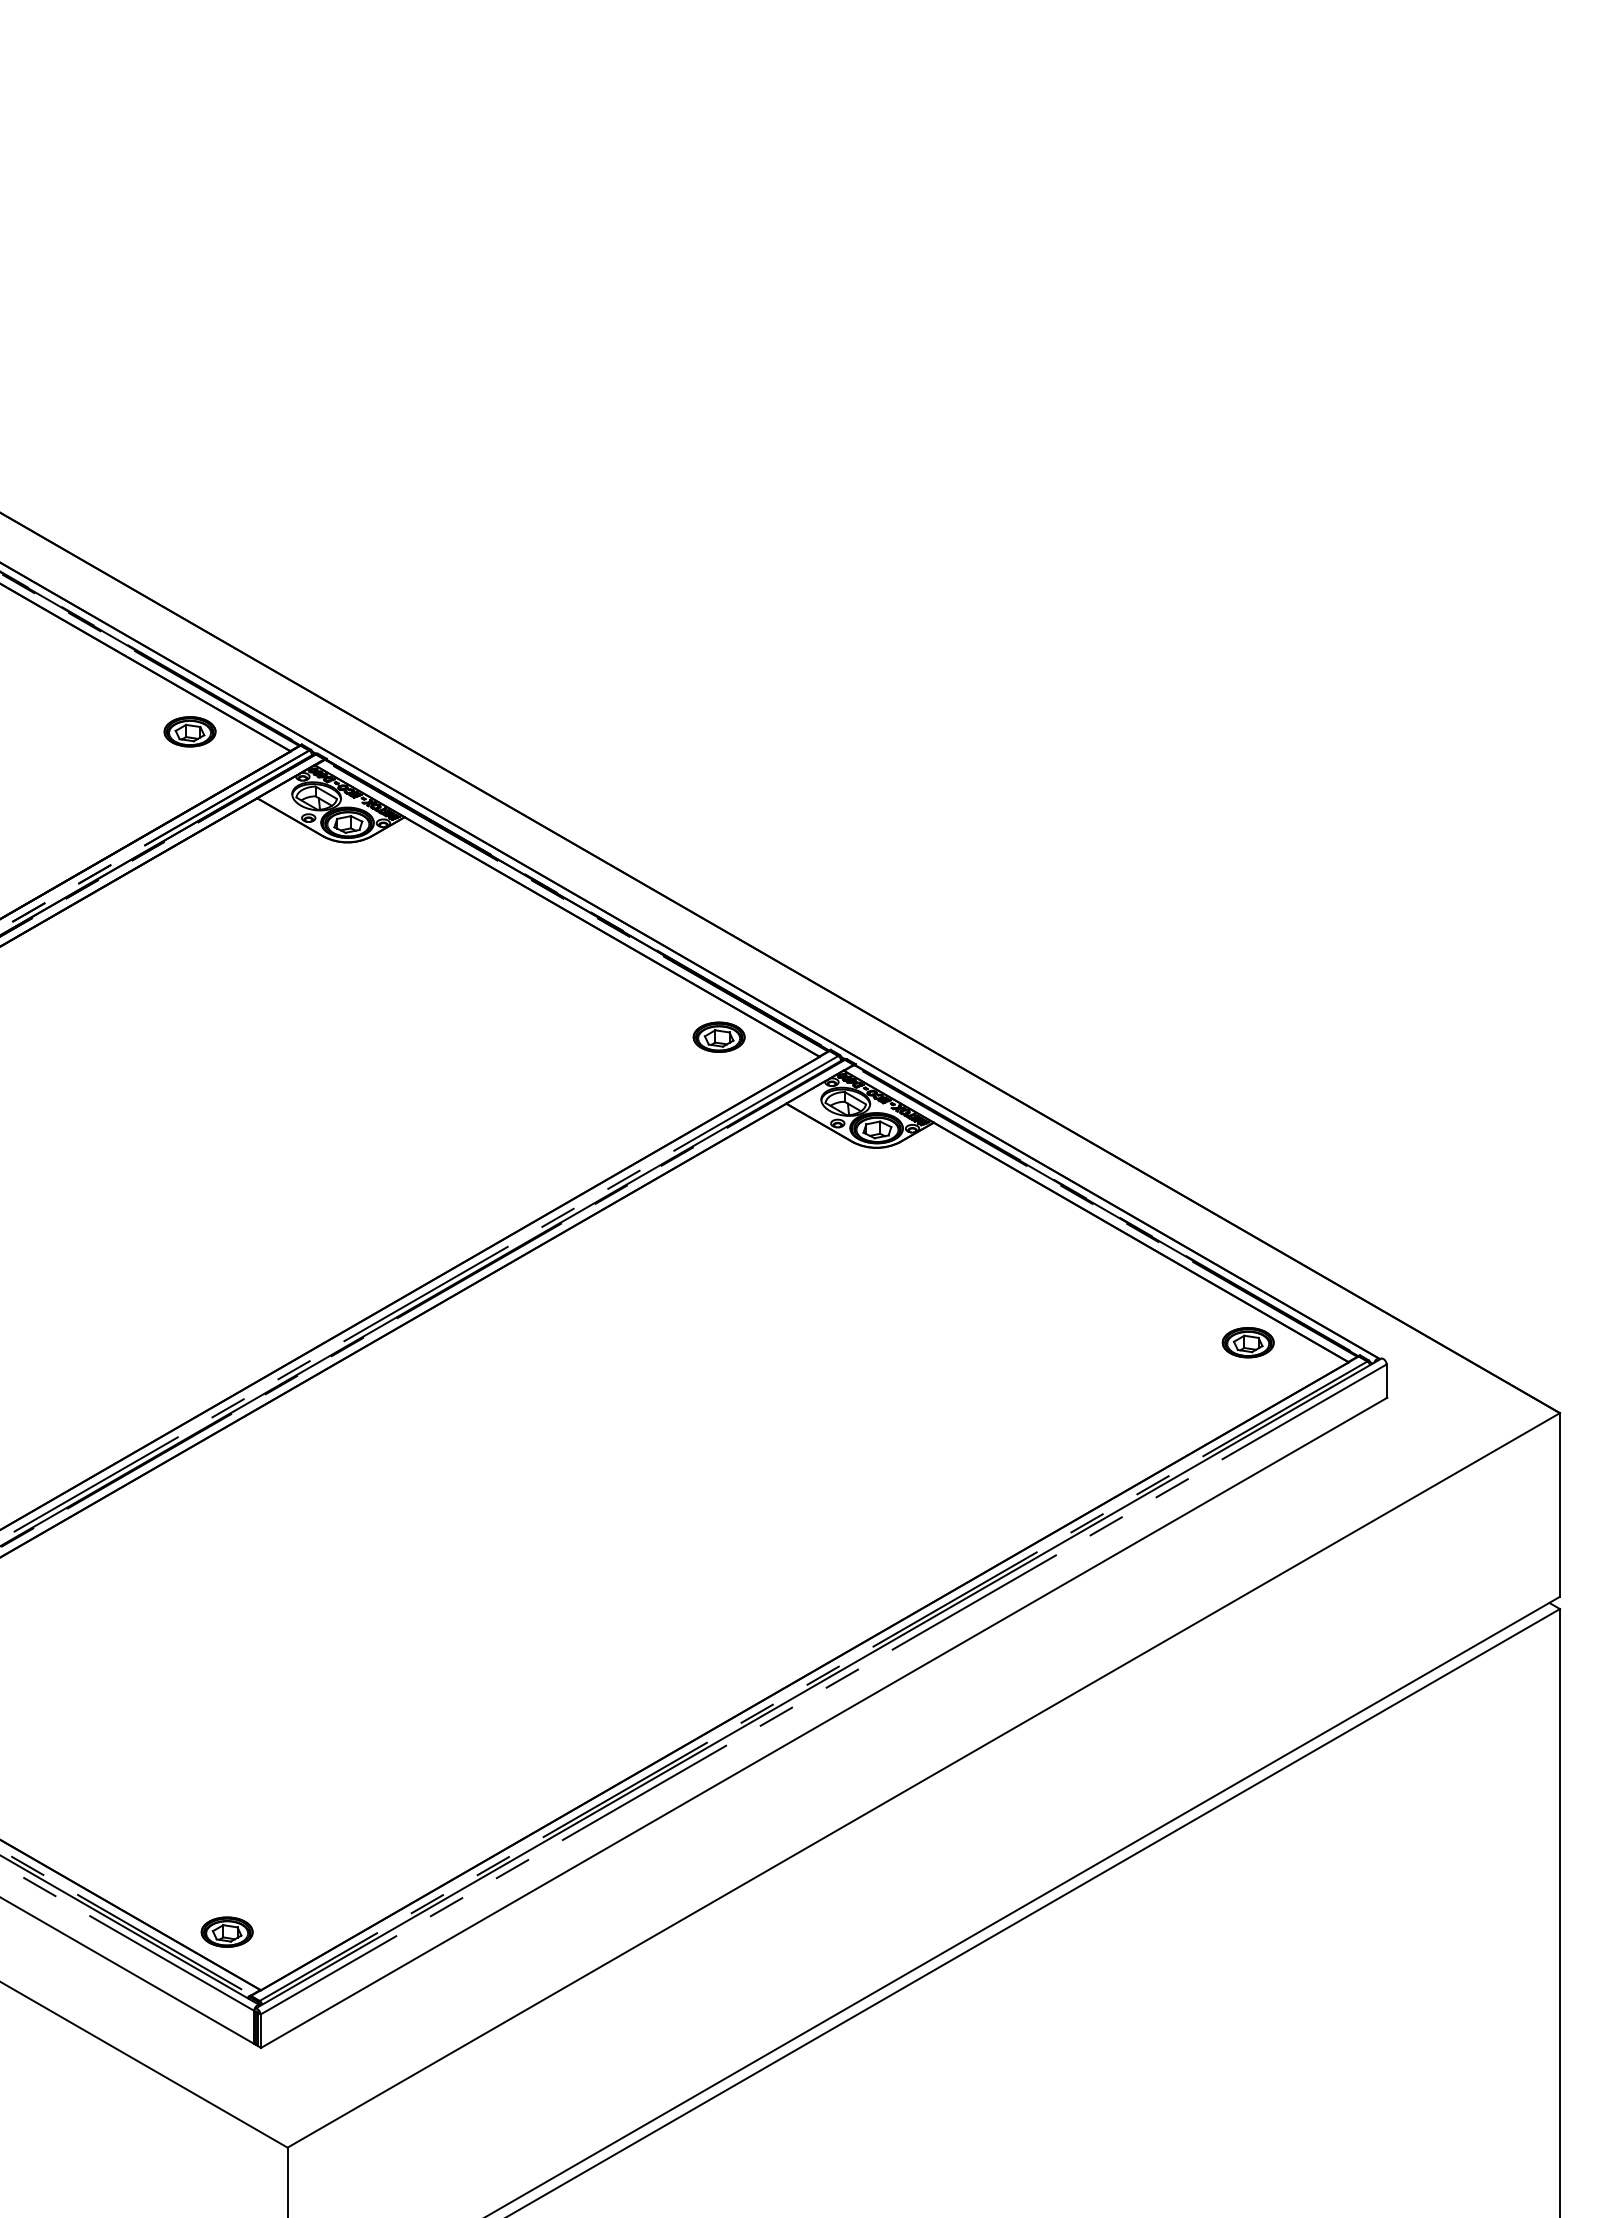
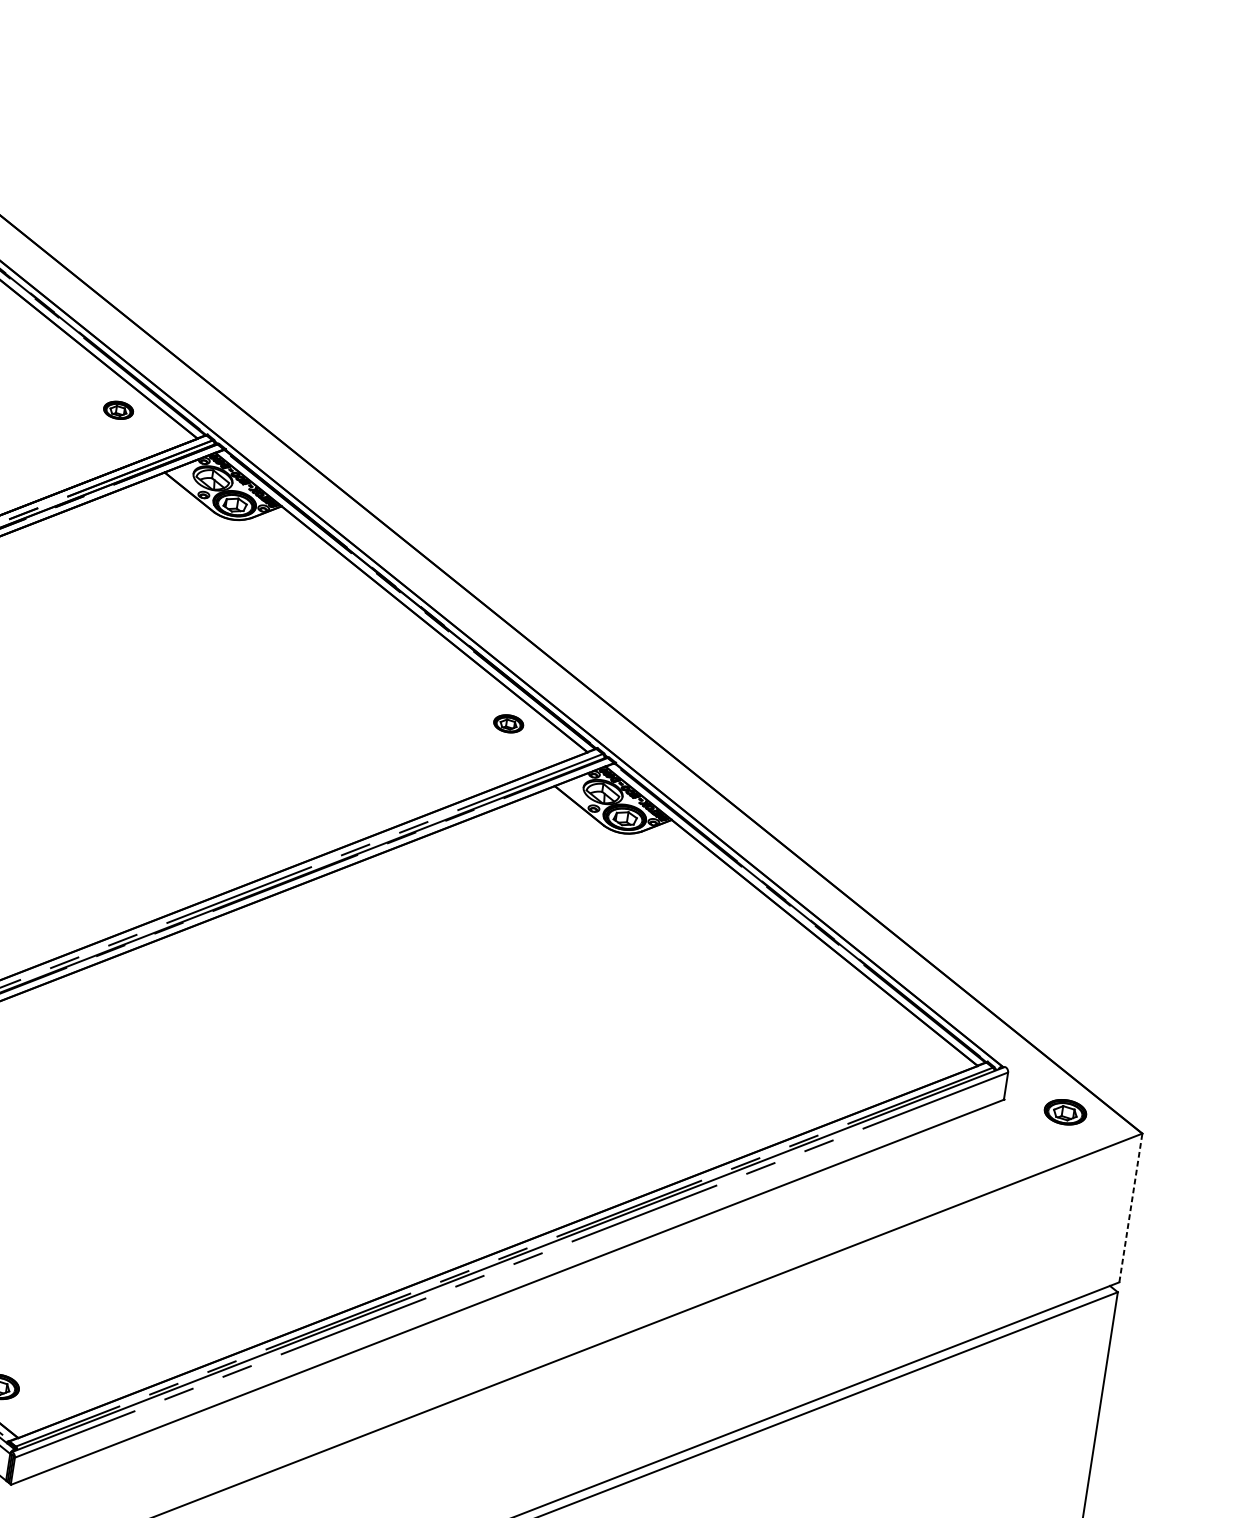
part: (189, 731) -> (118, 409), size x0.7
part: (718, 1036) -> (508, 723), size x0.7
part: (1247, 1342) -> (1064, 1111), moved
line: (1559, 1504) -> (1130, 1207), solid -> dashed

